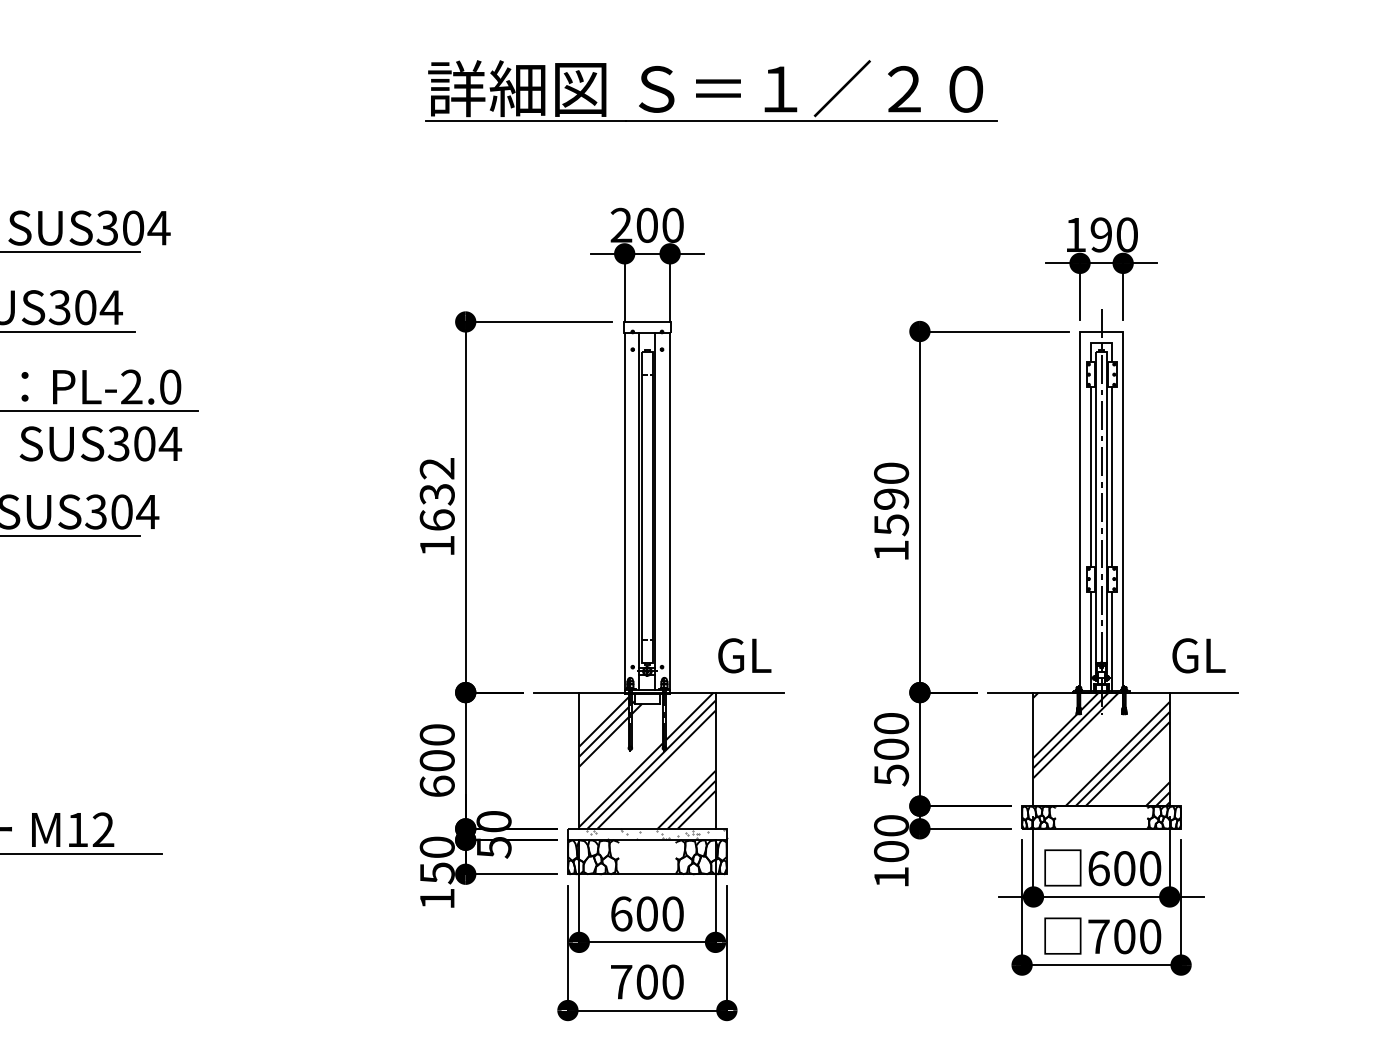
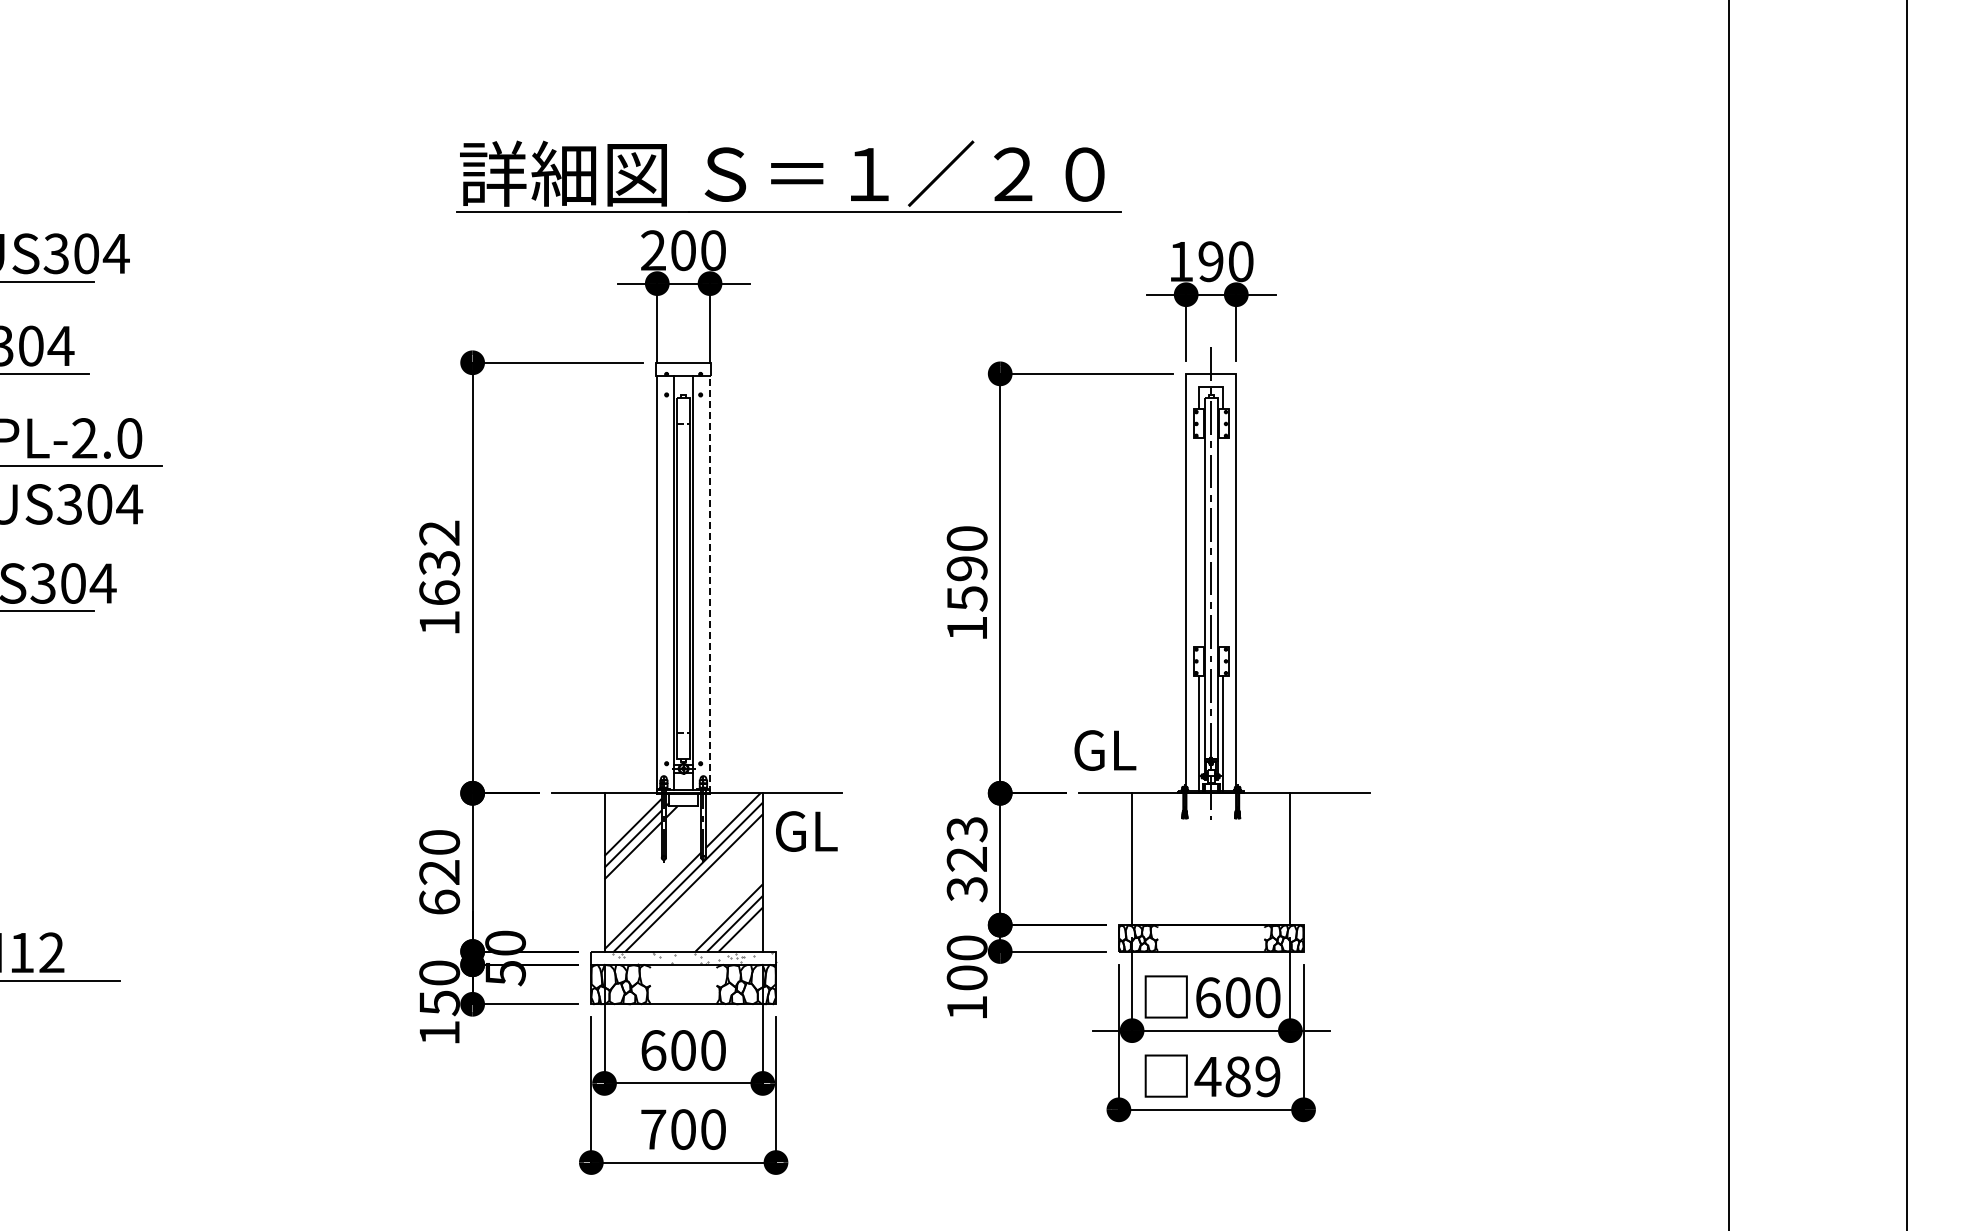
part: (710, 91) -> (788, 176), moved
line: (1091, 476) -> (1199, 542), removed
line: (1112, 476) -> (1223, 542), removed
line: (670, 512) -> (710, 584), solid -> dashed
text: (744, 655) -> (806, 831), moved
text: (1199, 655) -> (1105, 750), moved
text: (890, 749) -> (966, 859), 500 -> 323
hatch: (1101, 749) -> (1211, 859), removed
text: (437, 760) -> (439, 872), 600 -> 620
text: (1124, 936) -> (1237, 1076), 700 -> 489

